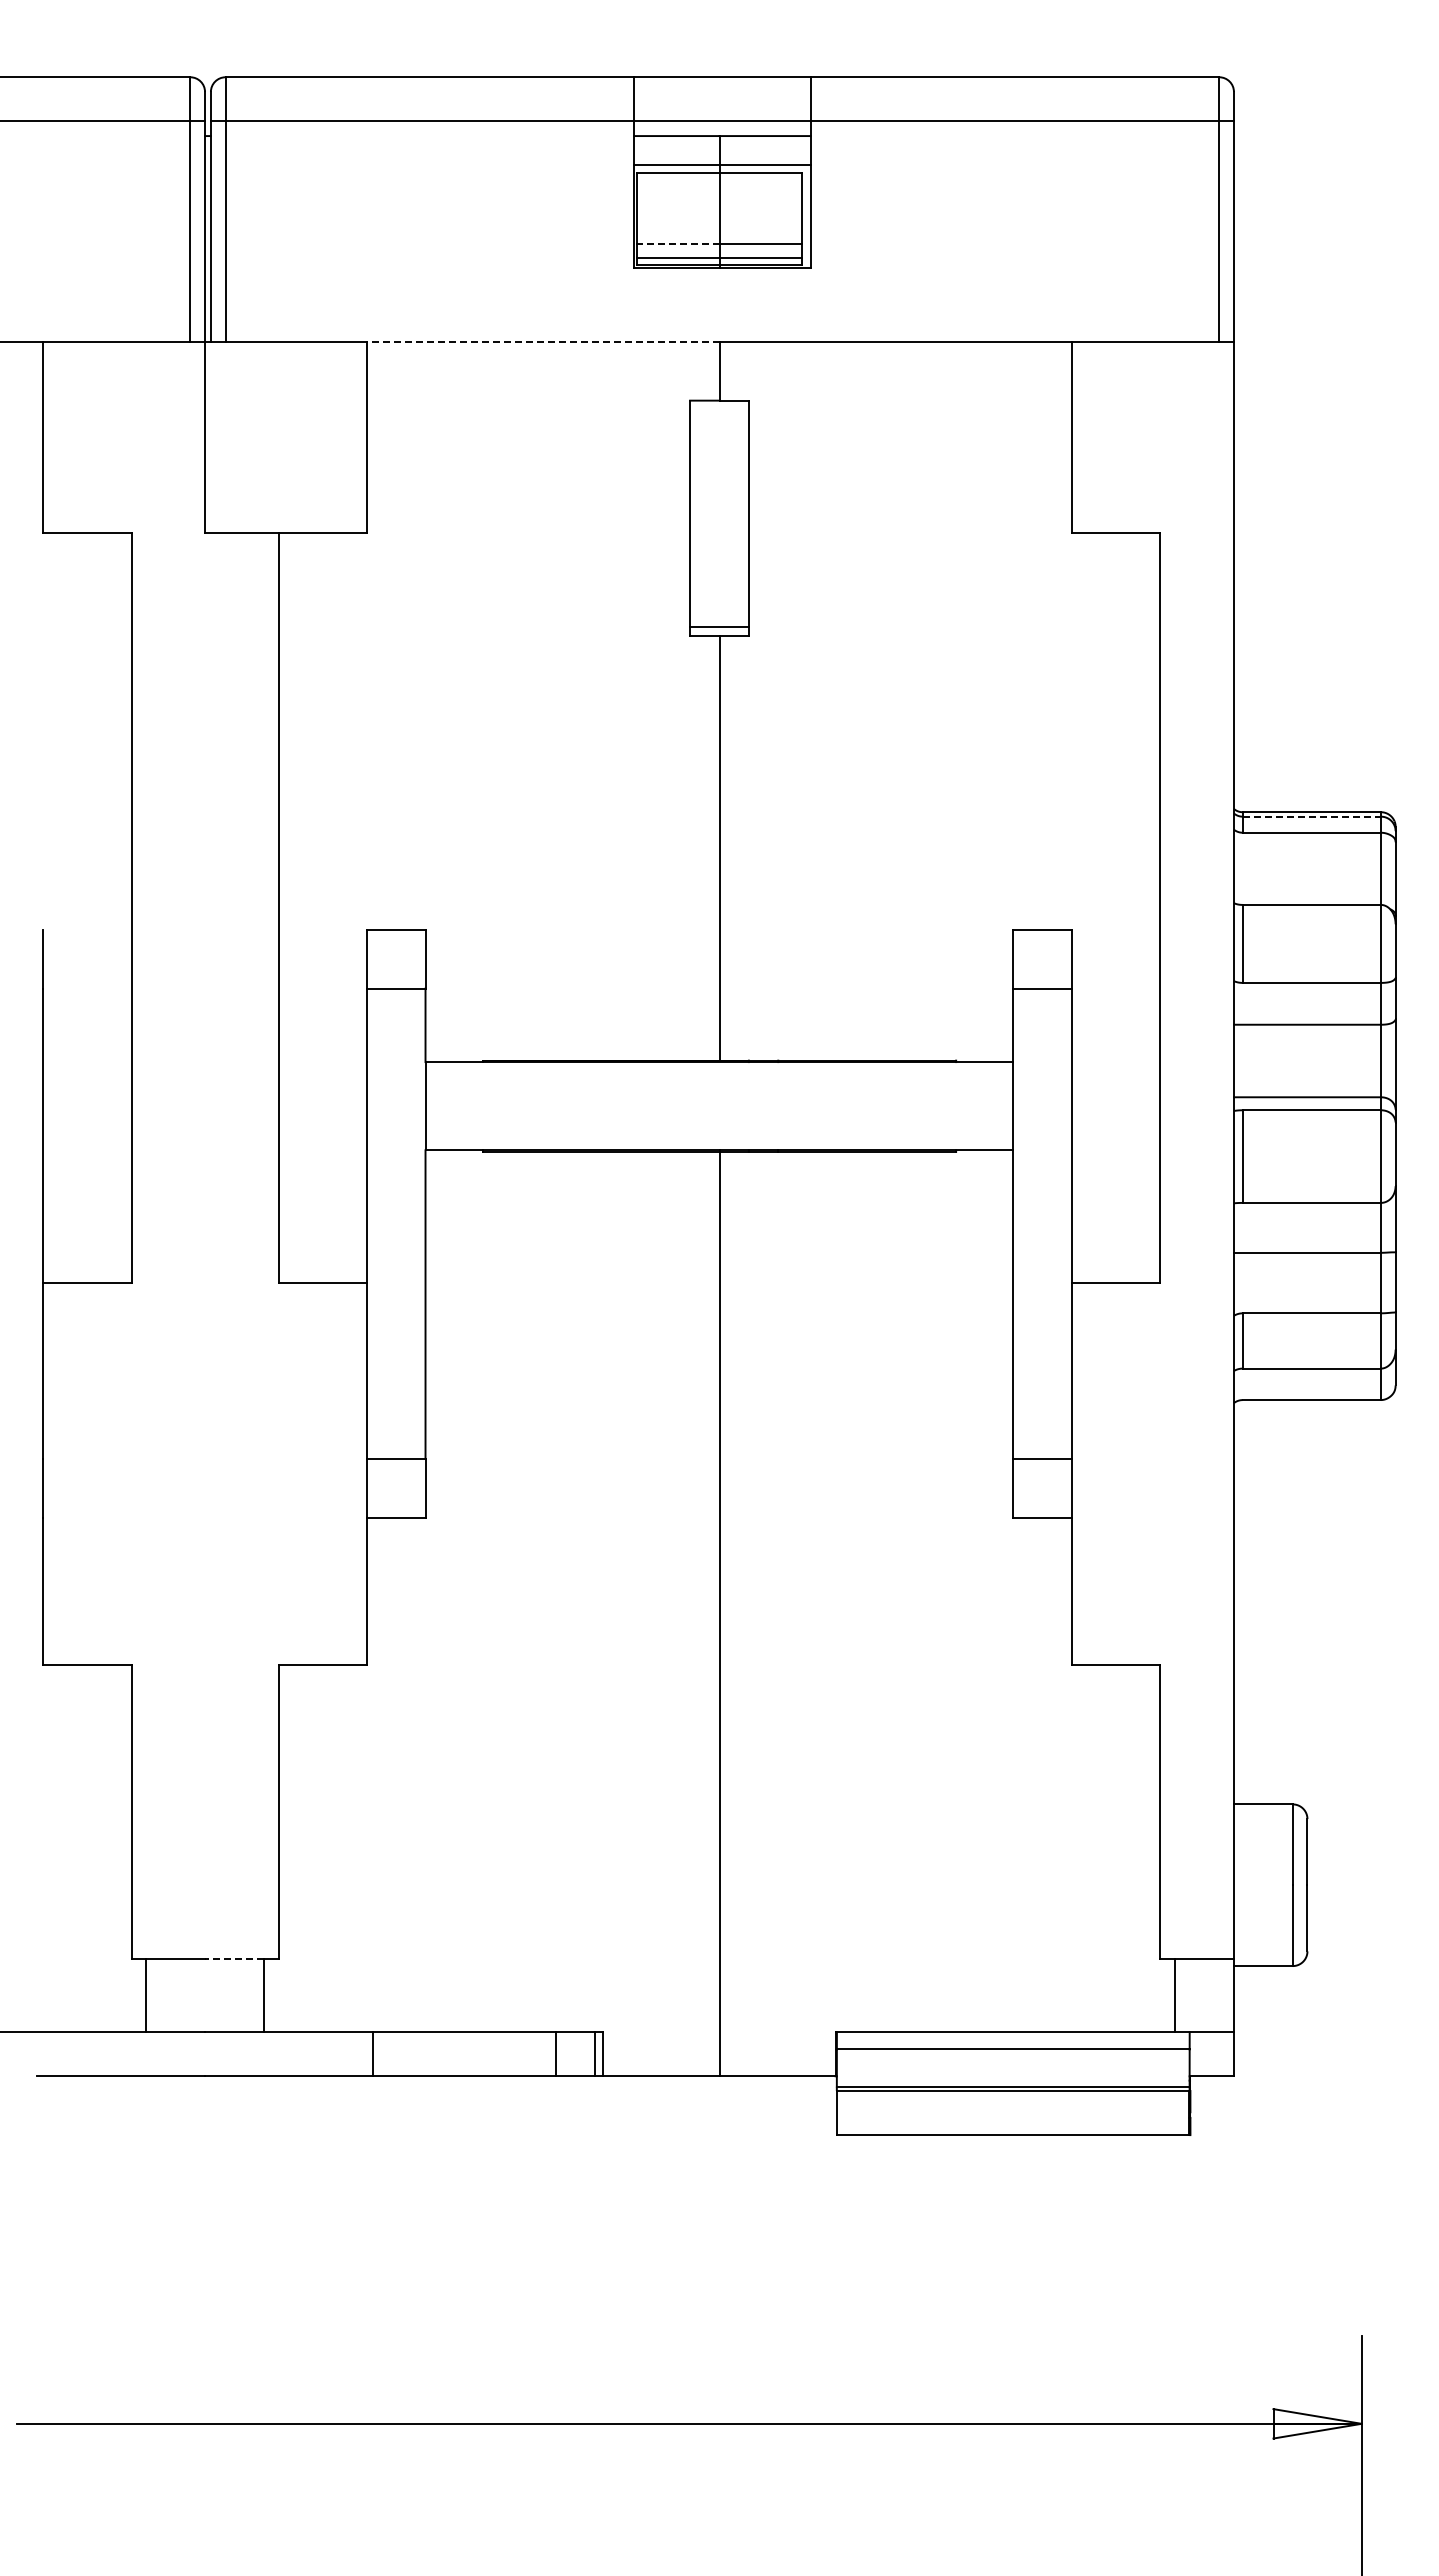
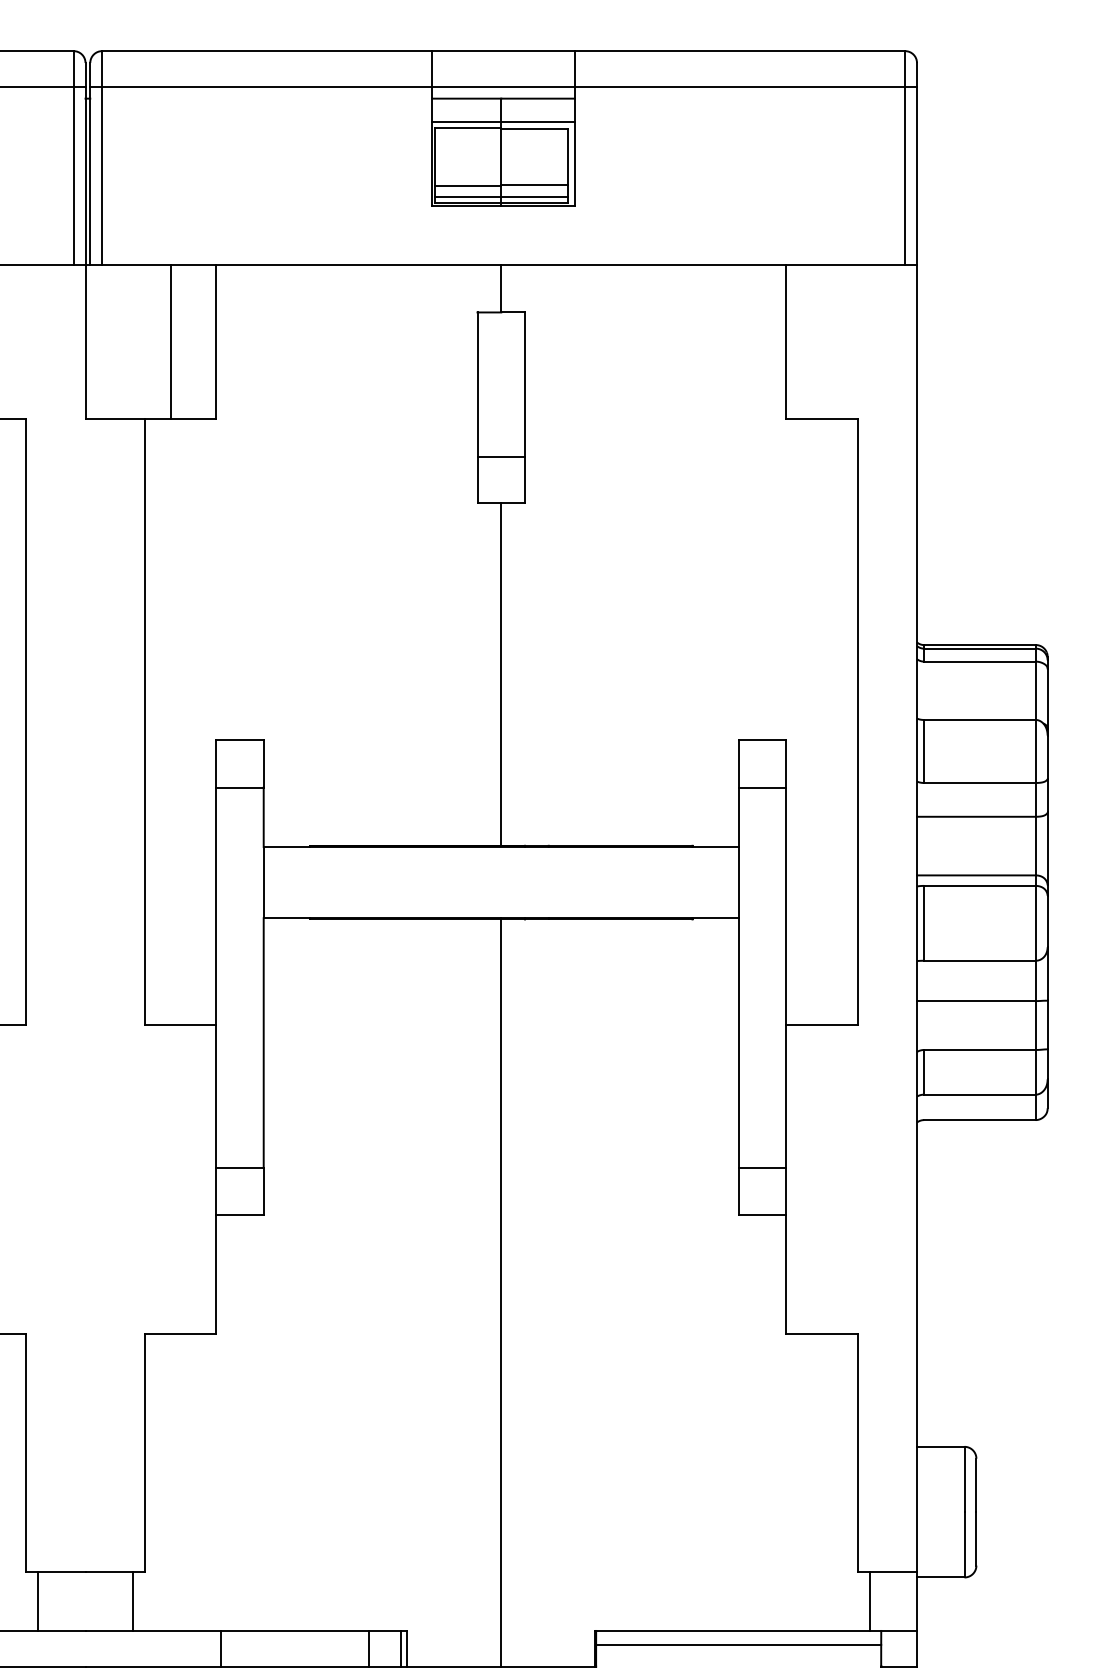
line: (677, 243) -> (467, 185), dashed -> solid
line: (542, 341) -> (358, 264), dashed -> solid
line: (310, 436) -> (170, 341), added
line: (719, 627) -> (501, 456), moved
line: (1312, 816) -> (980, 648), dashed -> solid
line: (233, 1958) -> (108, 1571), dashed -> solid

